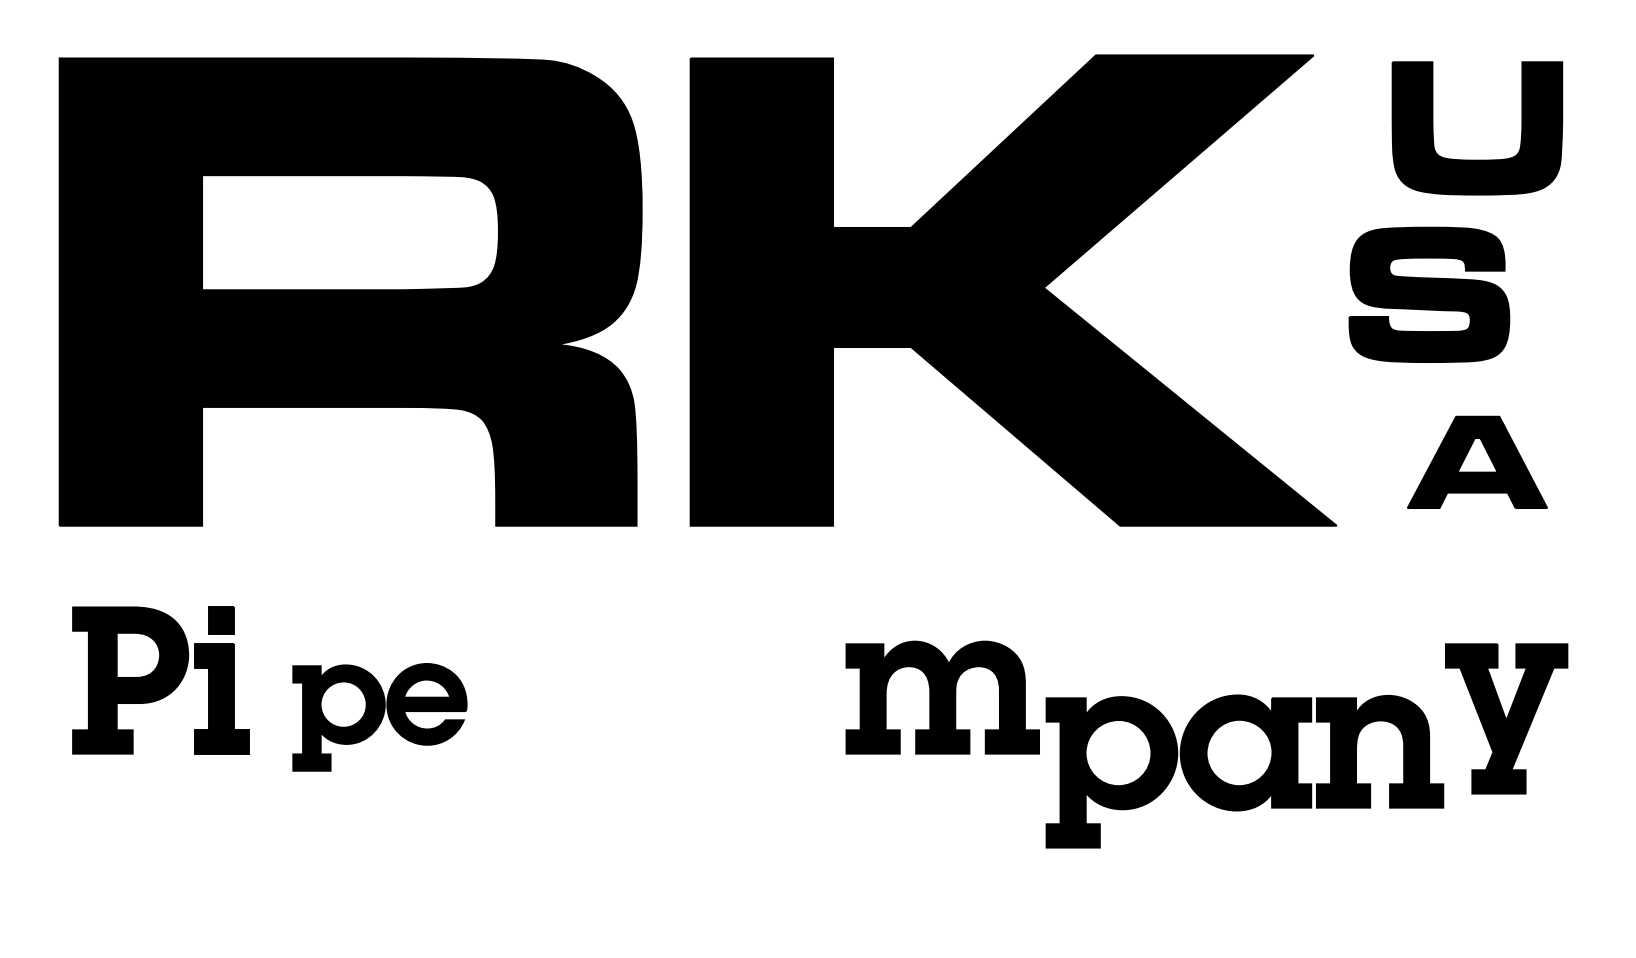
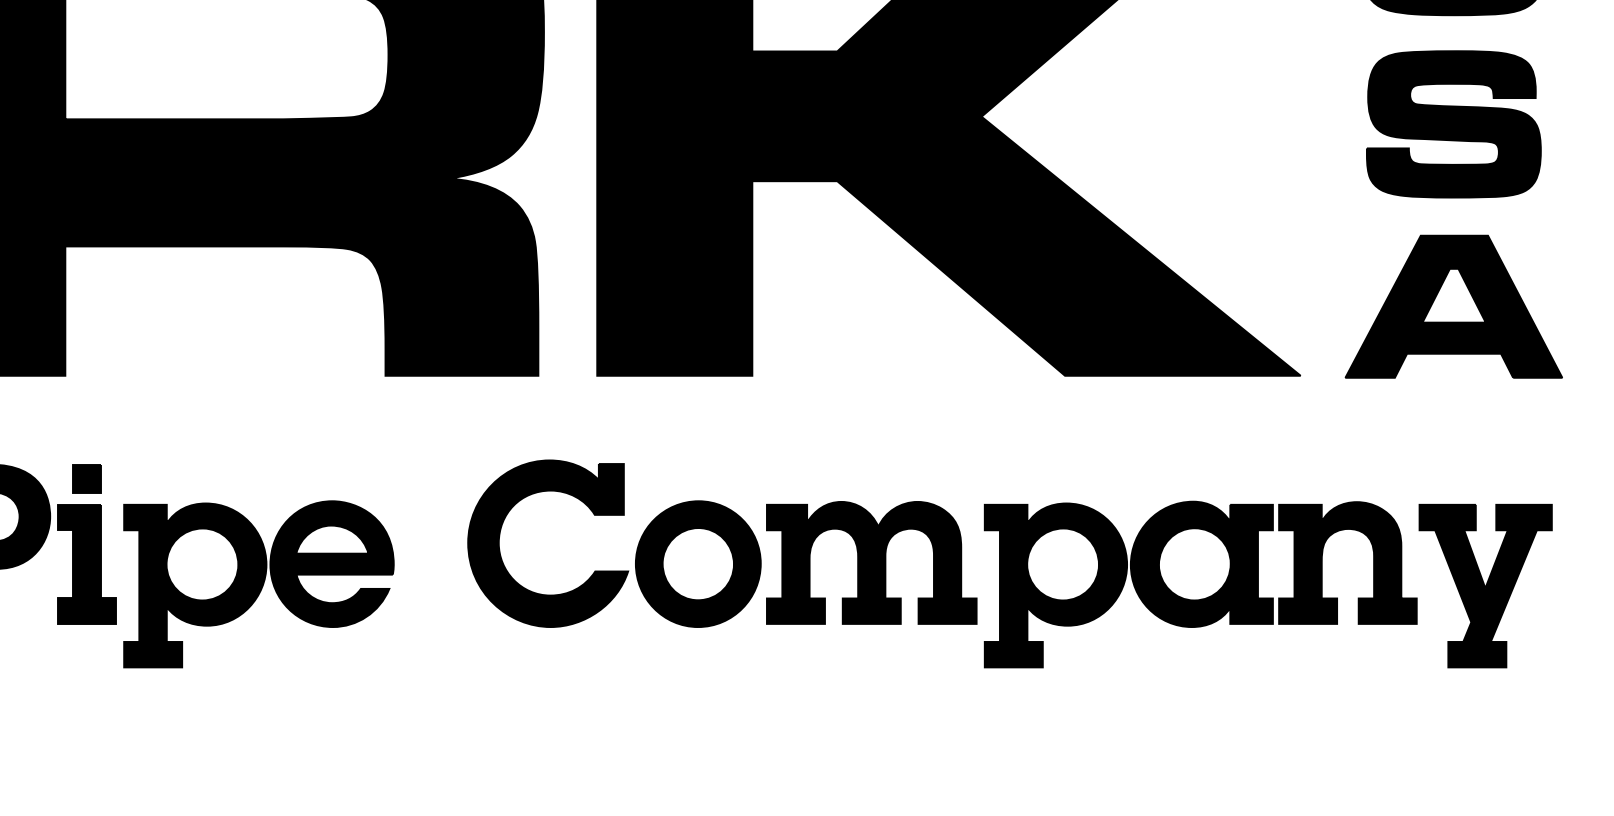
part: (1429, 294) -> (1453, 123), moved
part: (1477, 462) -> (1453, 306), size x1.43
part: (726, 685) -> (636, 549), added
part: (379, 717) -> (258, 584), size x1.43
part: (1244, 771) -> (1200, 584), moved

